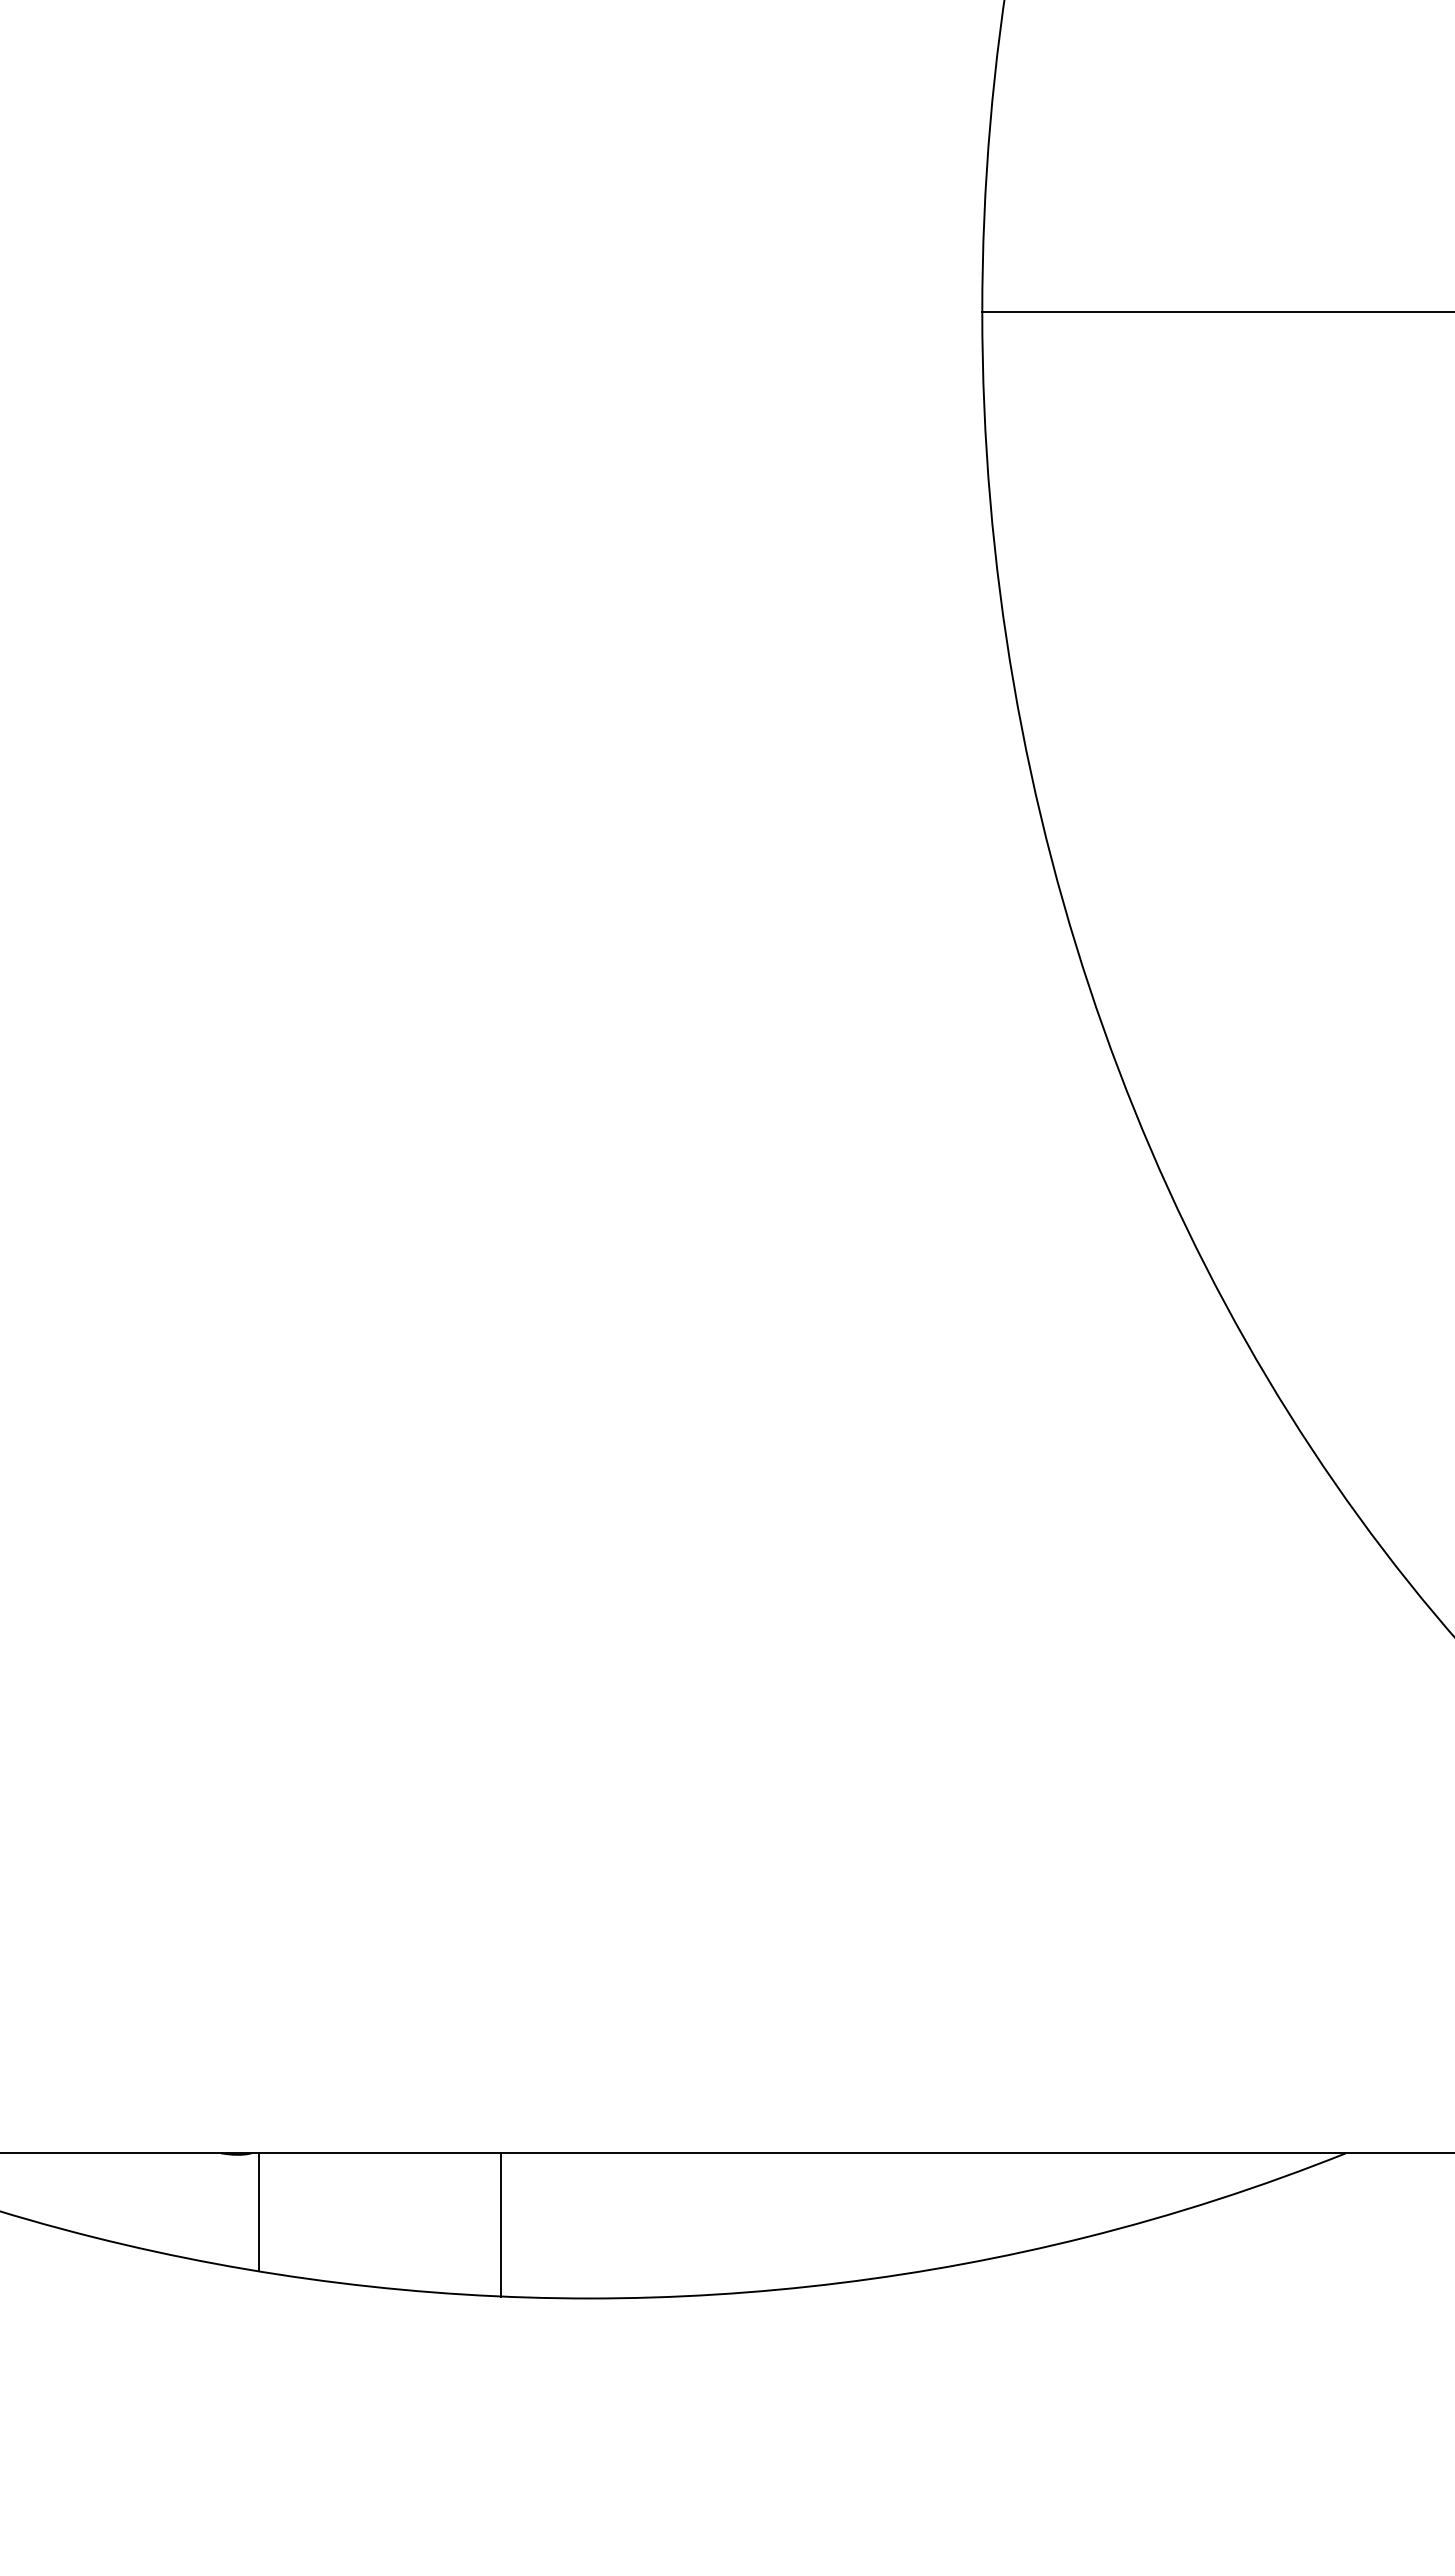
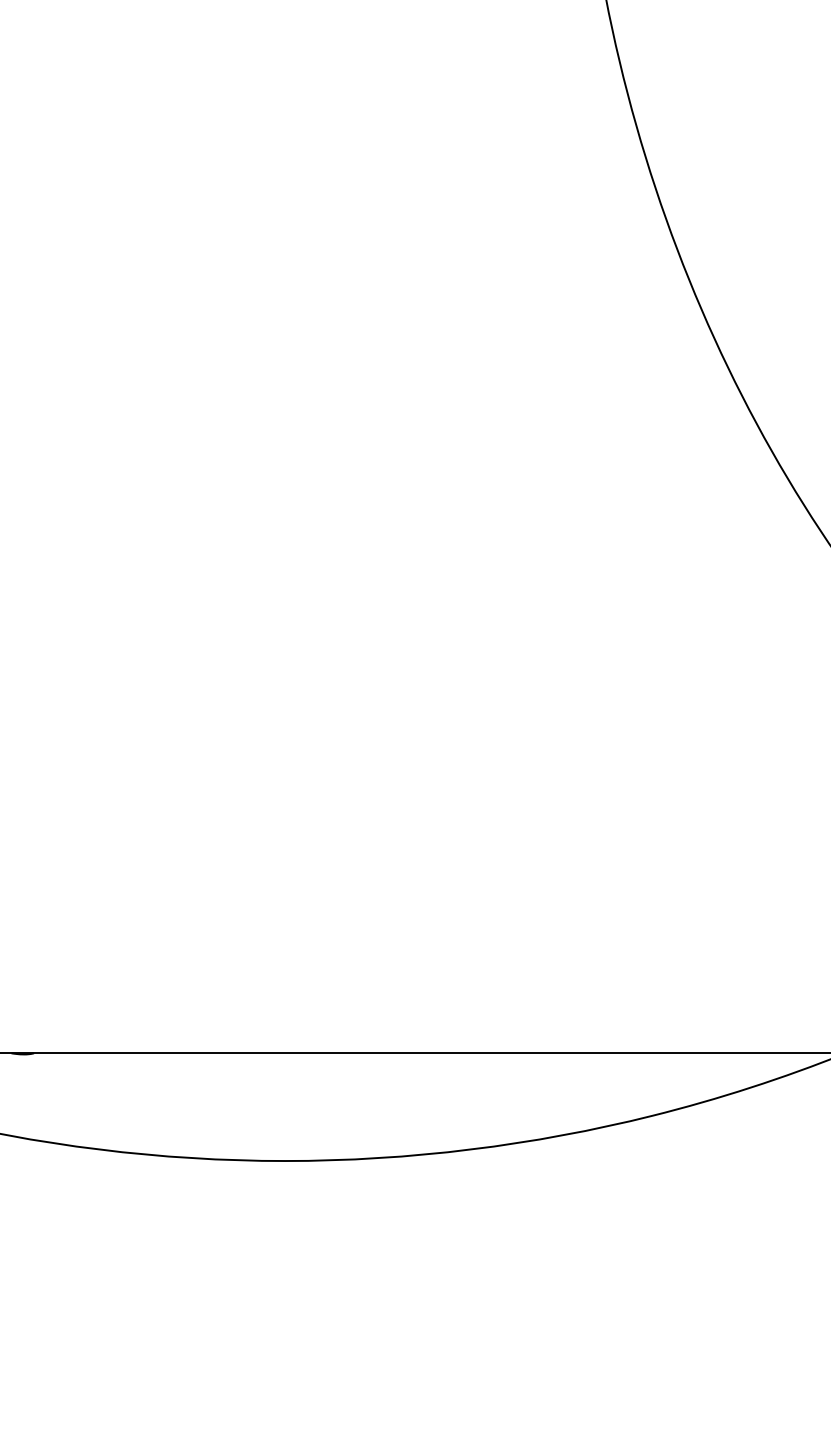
line: (259, 2212) -> (39, 1097), removed
line: (501, 2224) -> (219, 1106), removed

